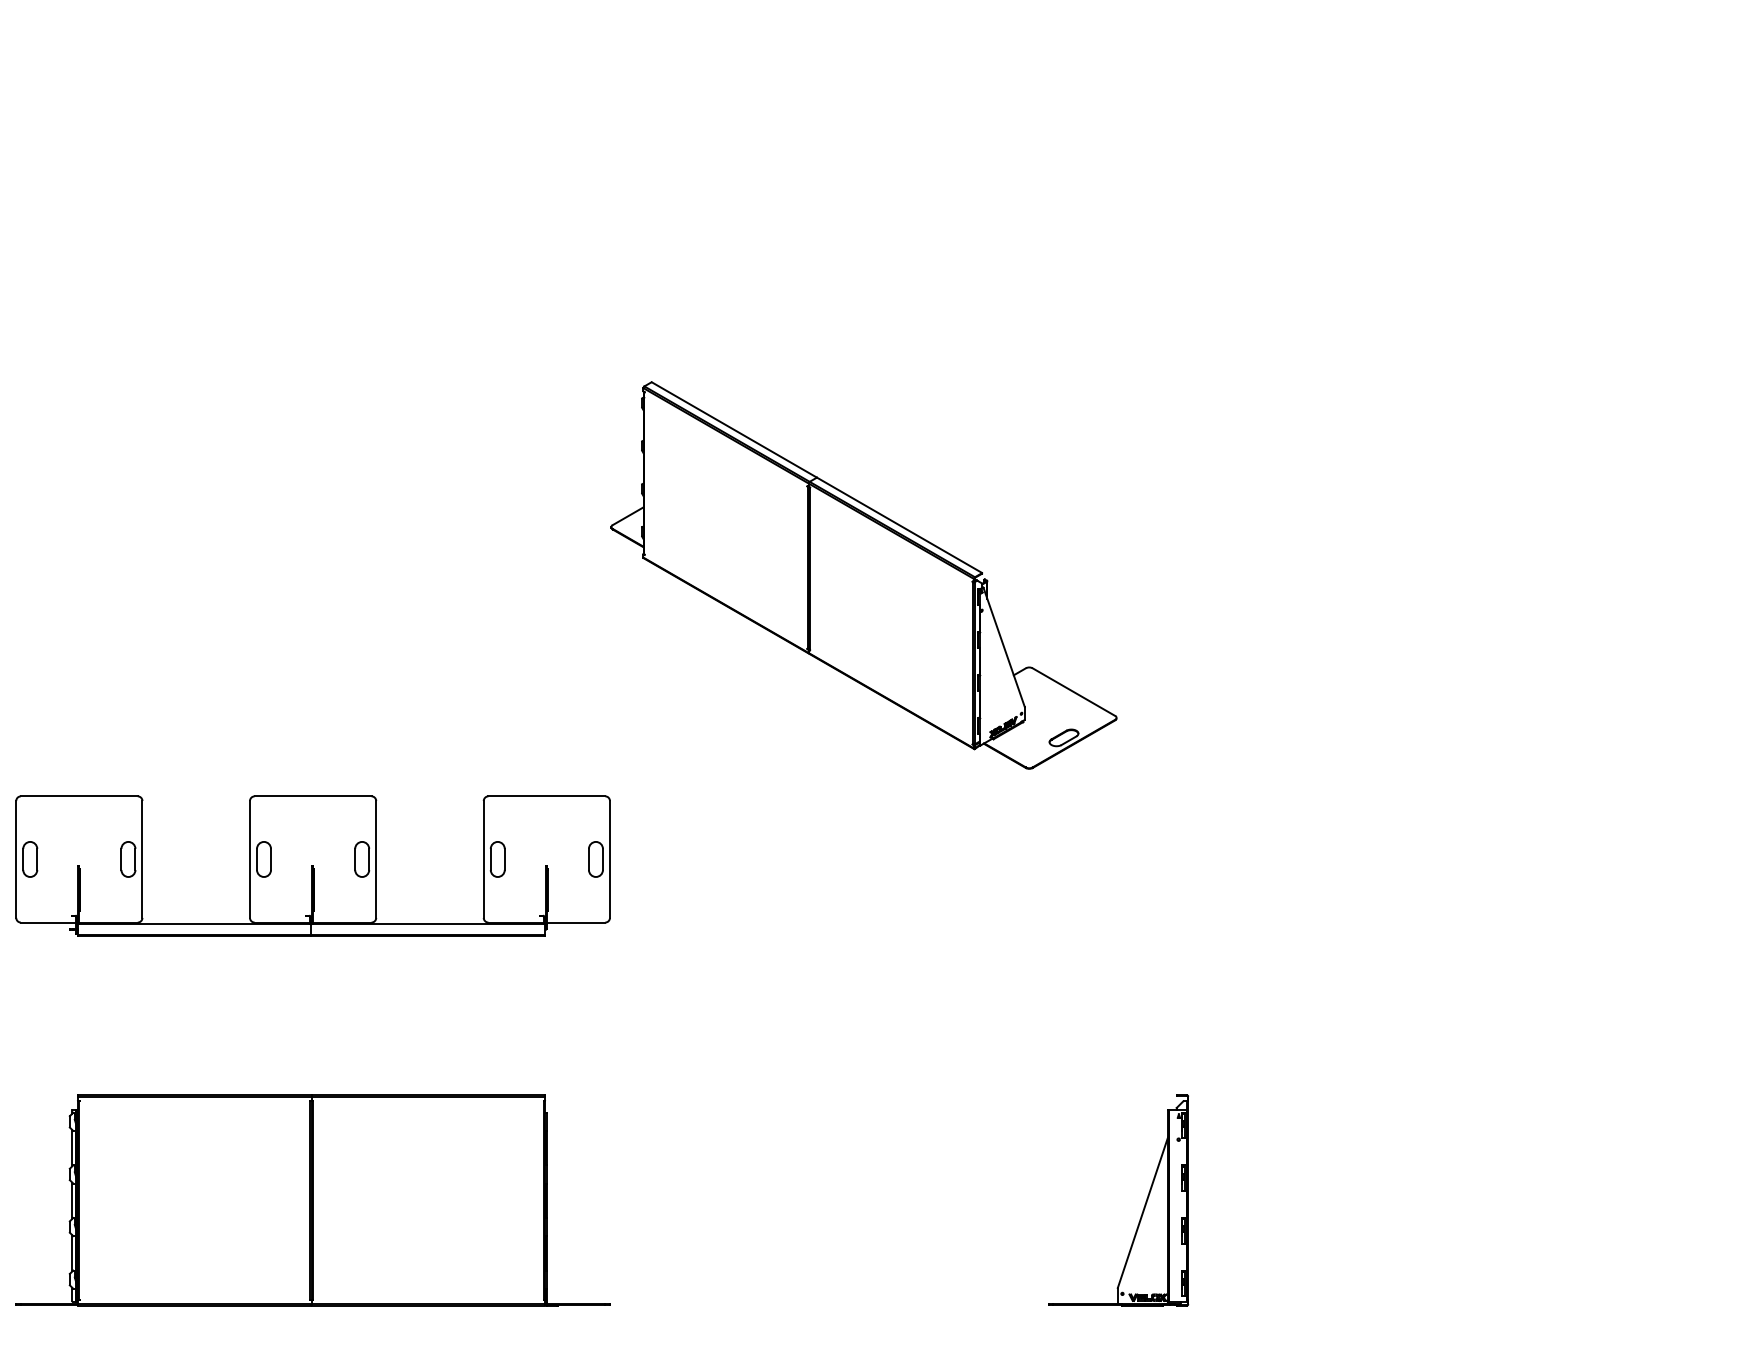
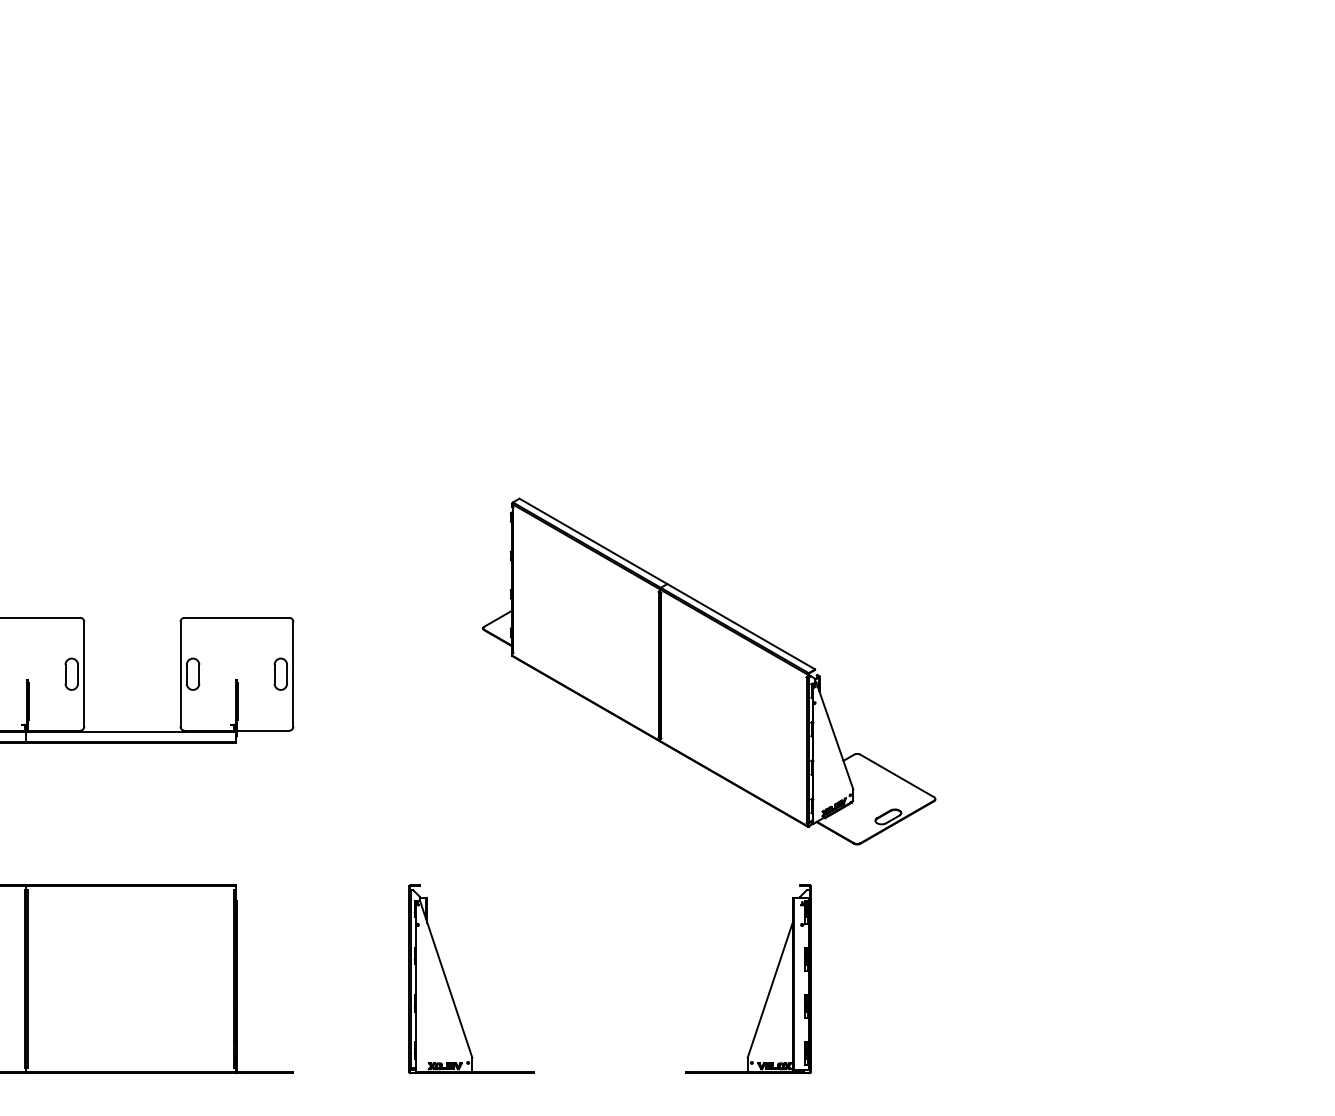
part: (863, 575) -> (708, 671), moved
part: (784, 1208) -> (449, 986), added

